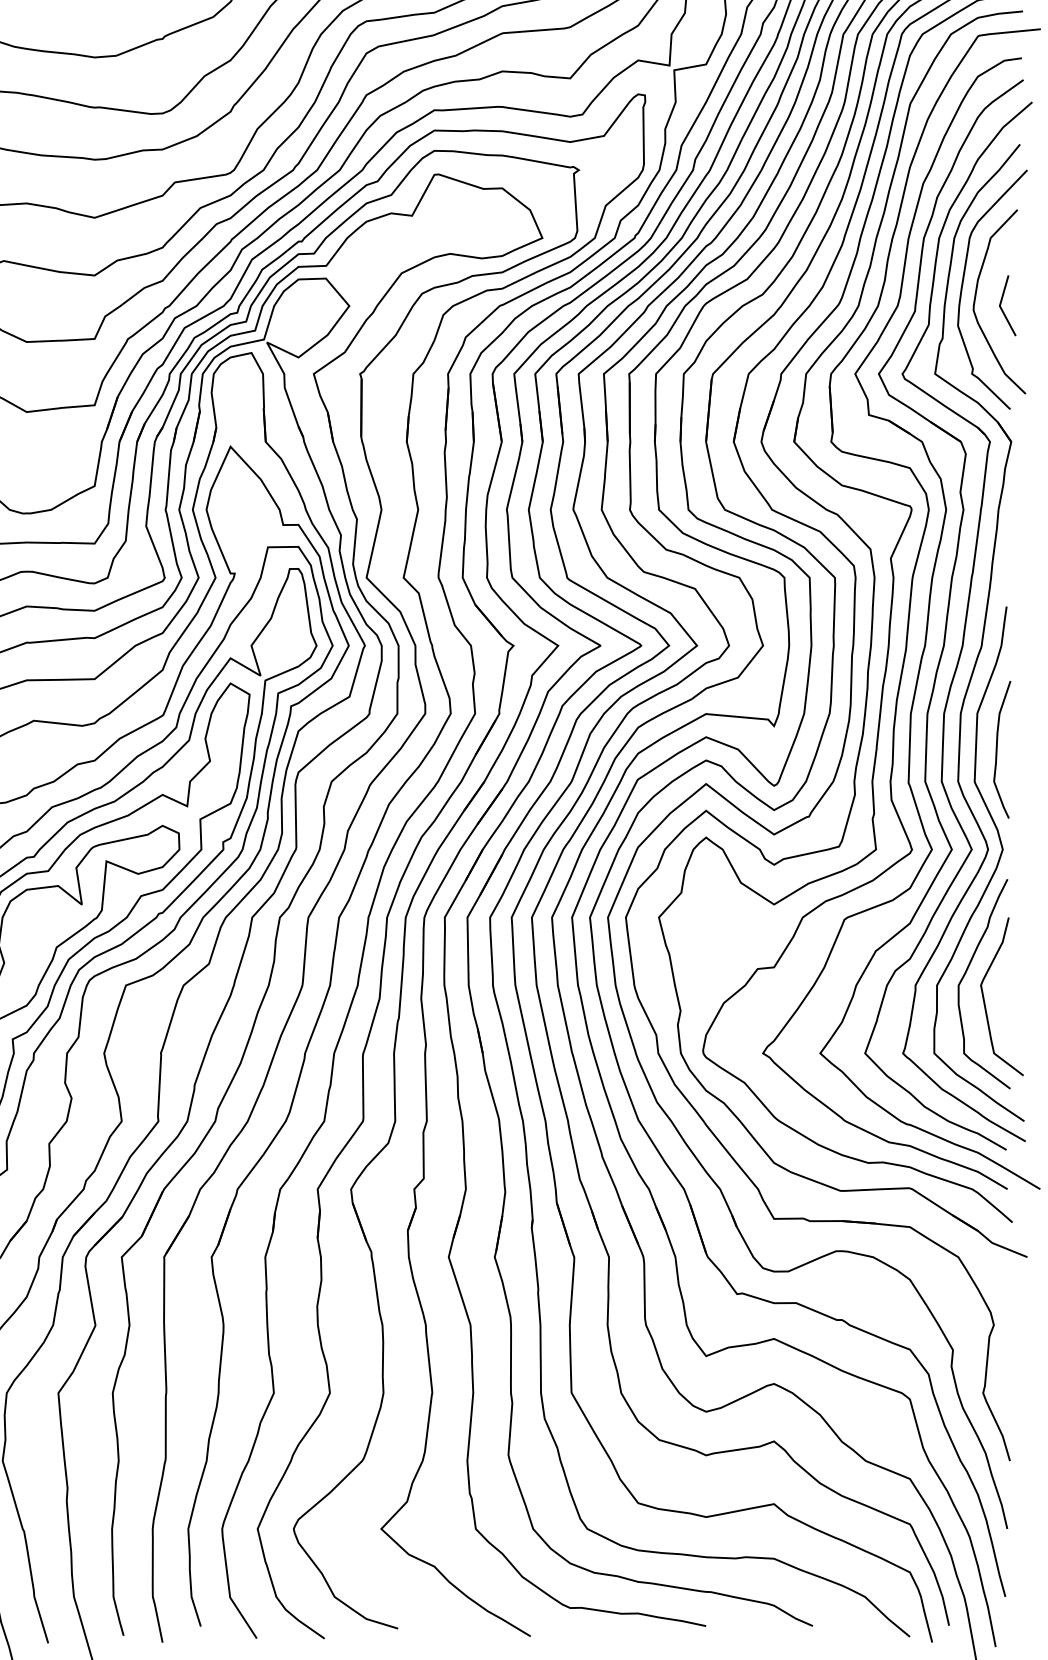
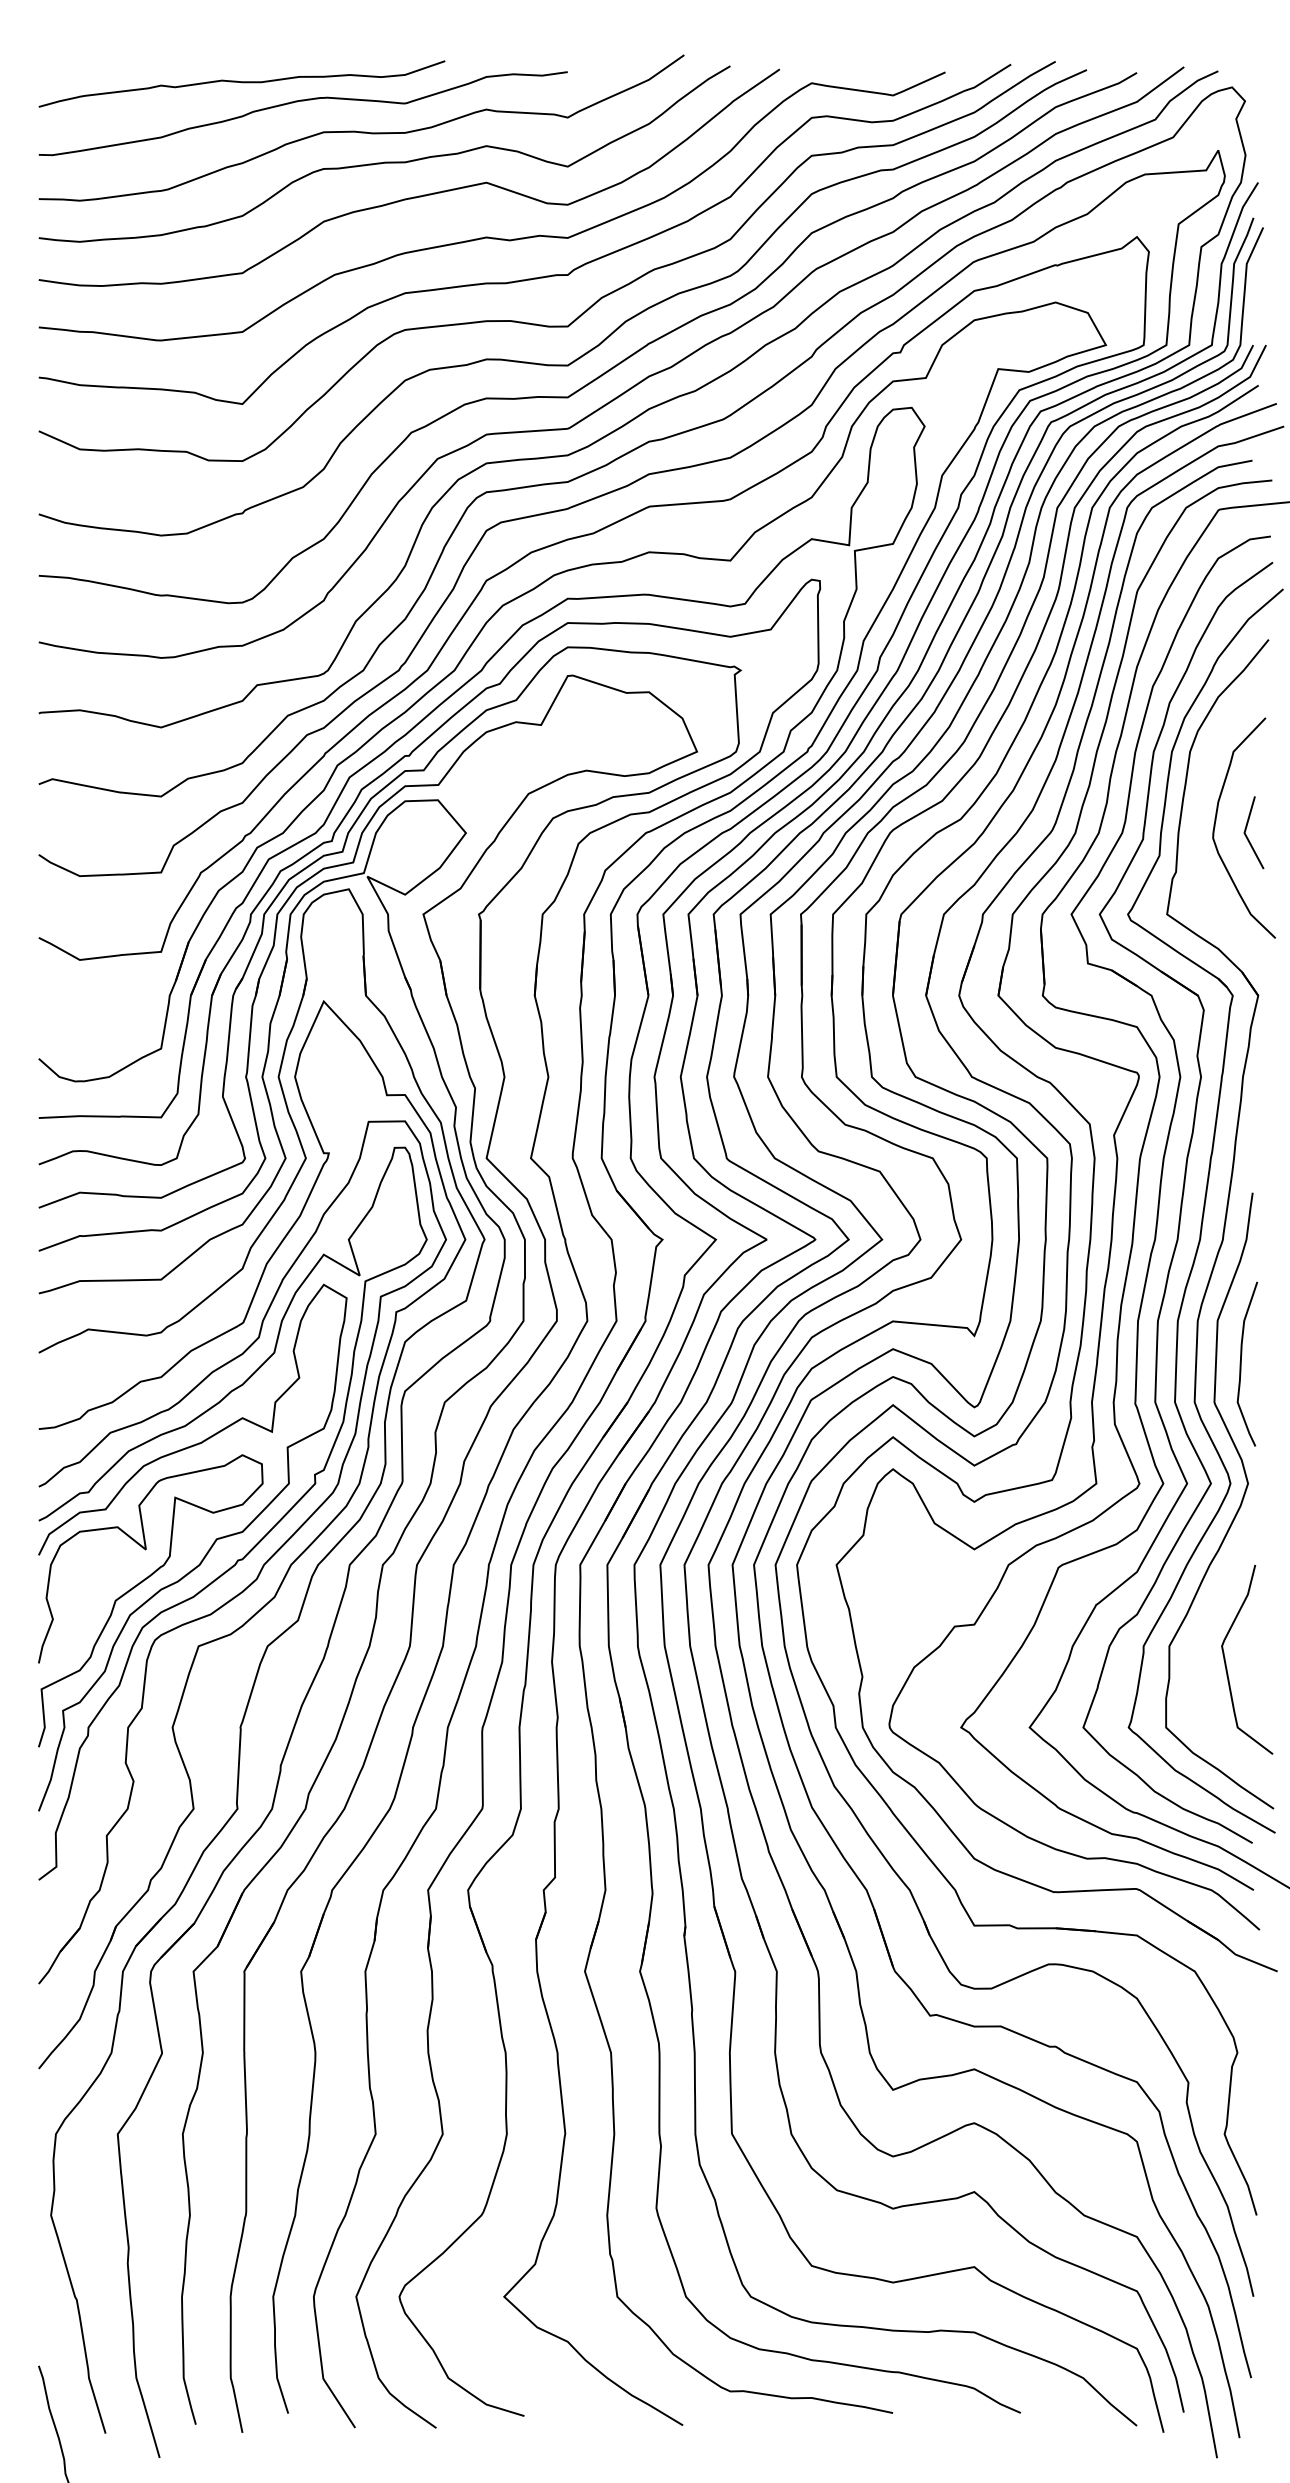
curve: (963, 286) -> (1200, 809), removed
curve: (965, 974) -> (1203, 1633), removed

